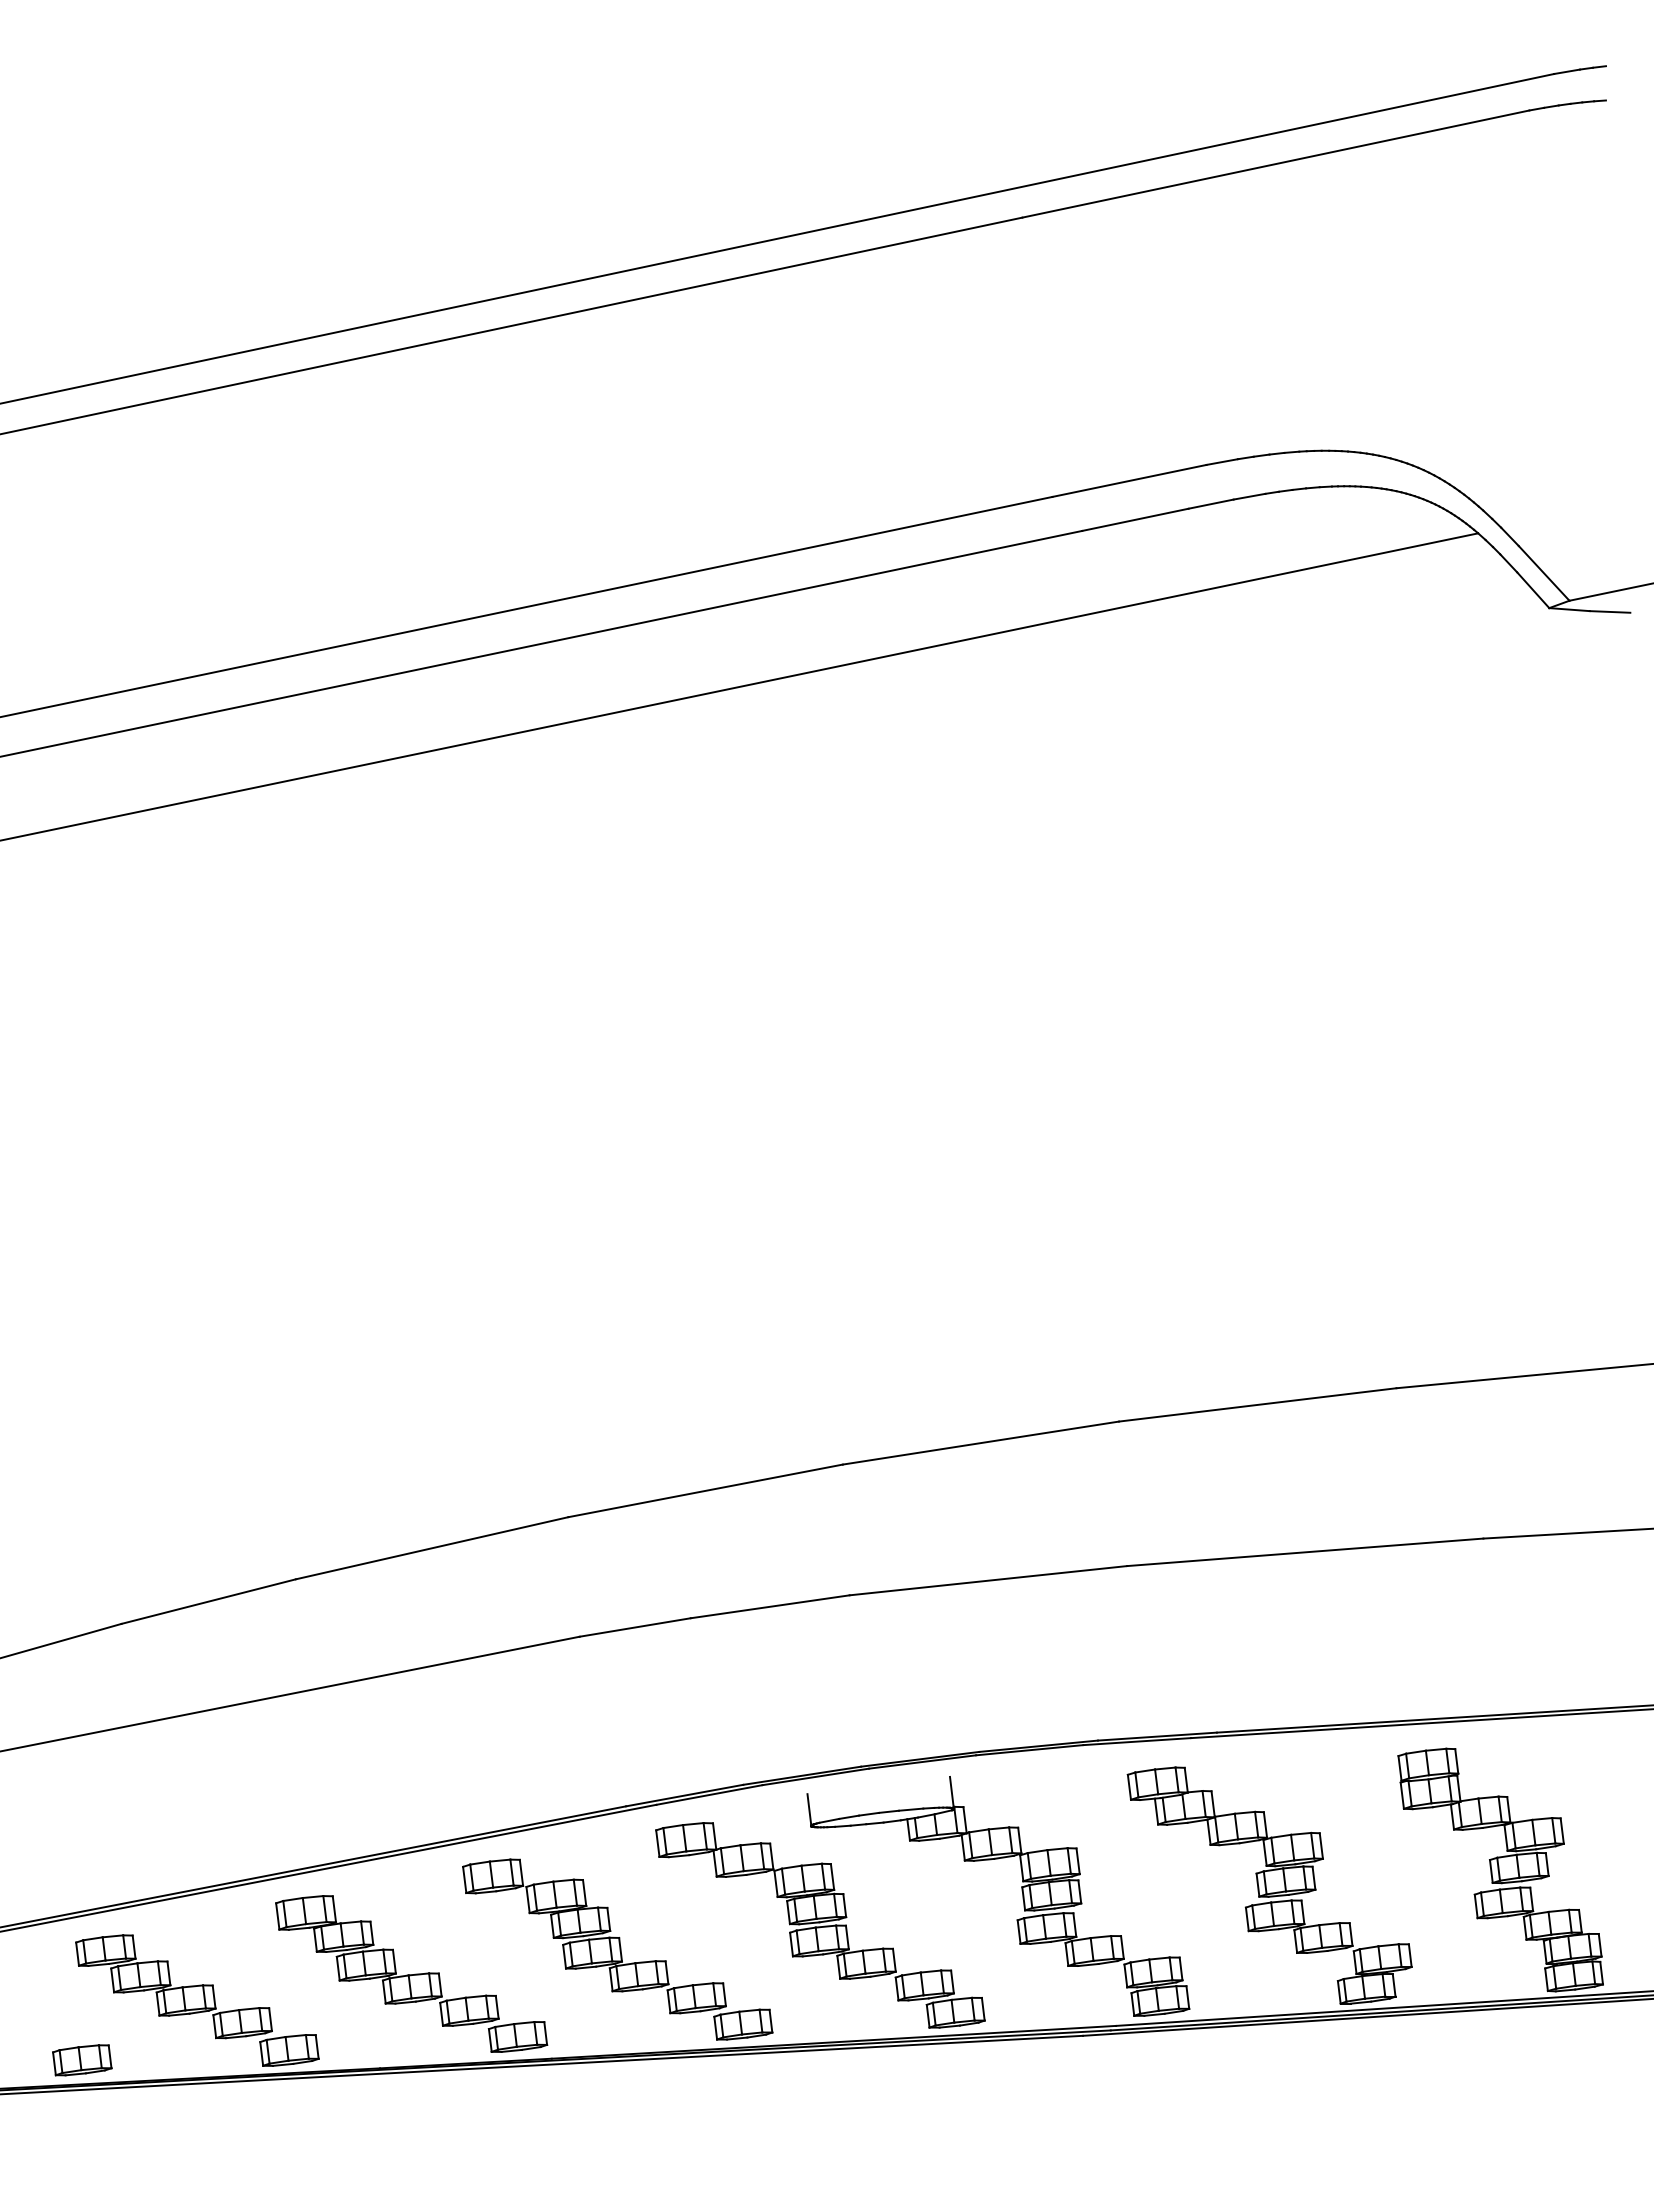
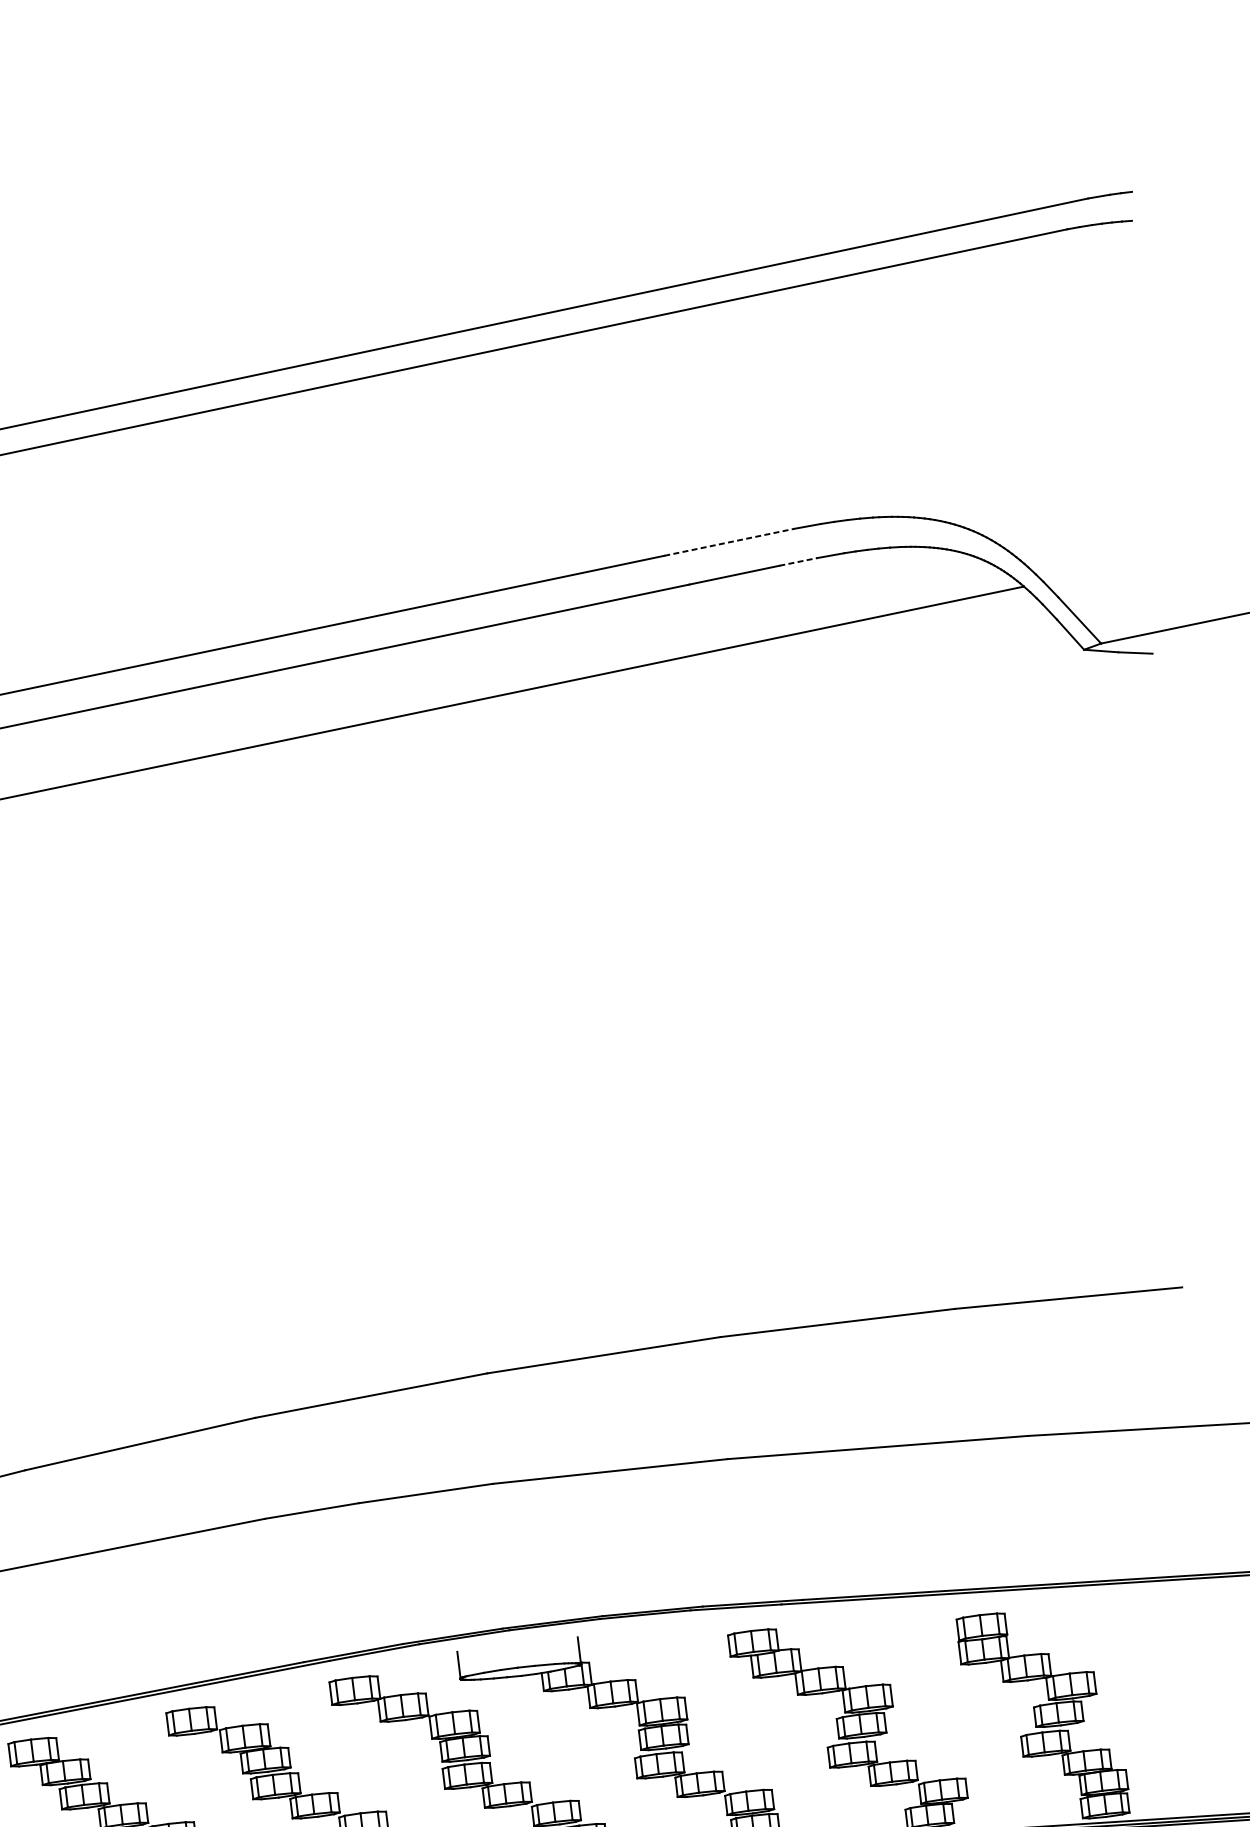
line: (1129, 480) -> (729, 541), solid -> dashed
line: (1211, 504) -> (798, 562), solid -> dashed

